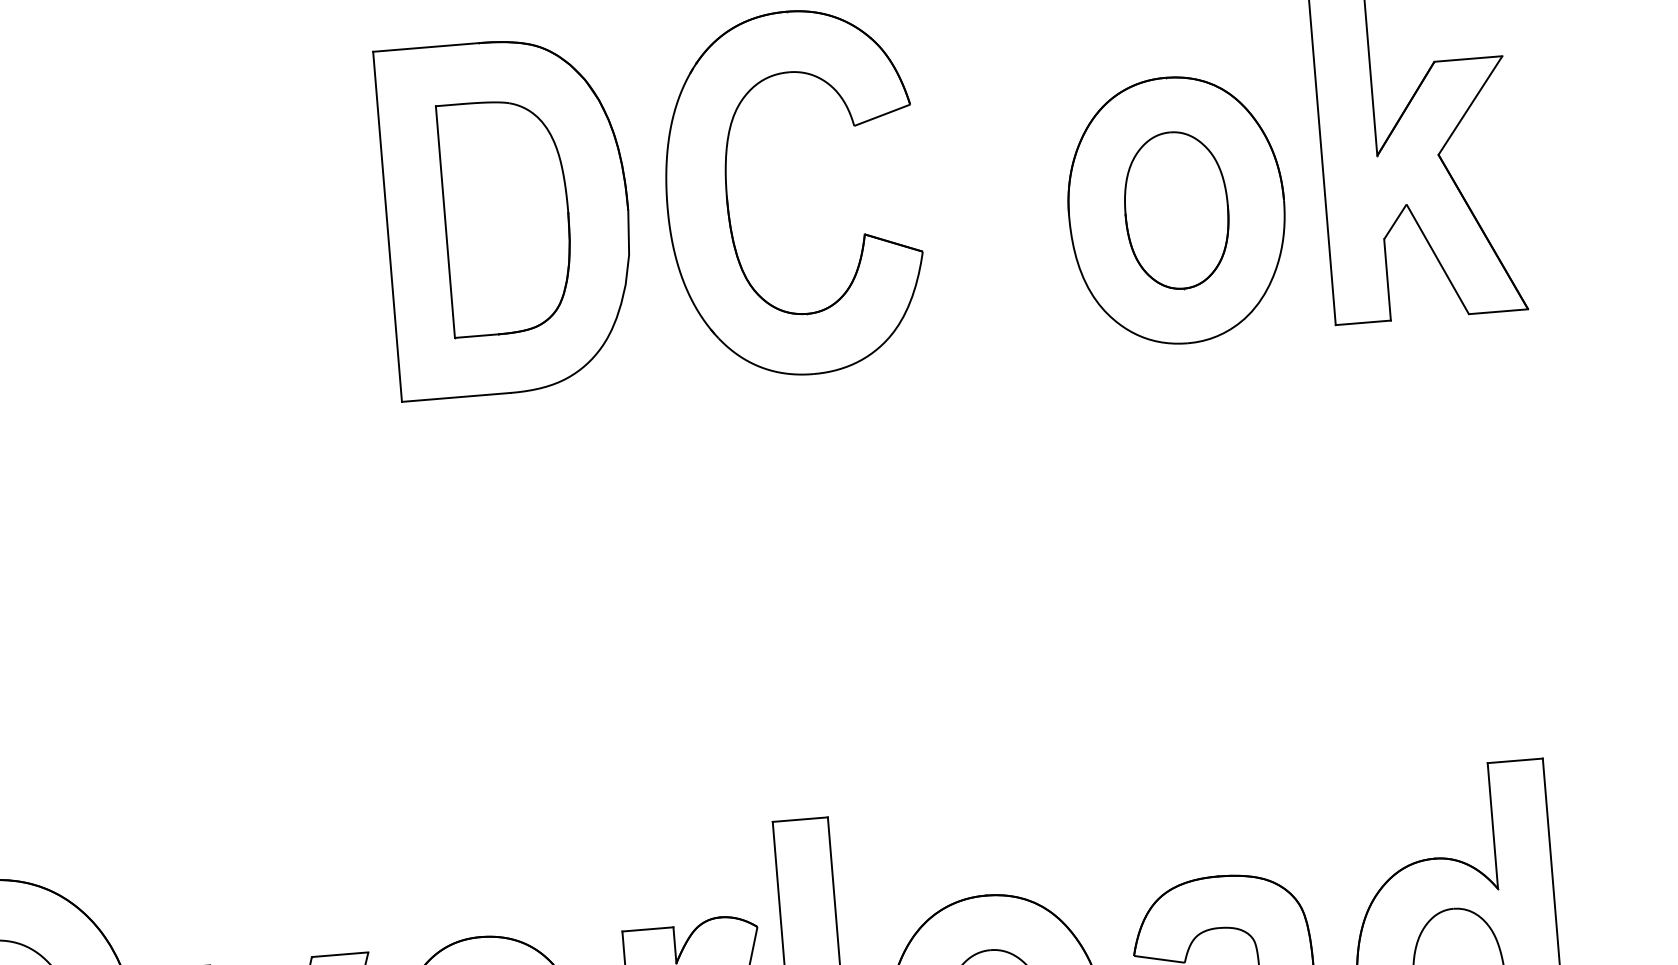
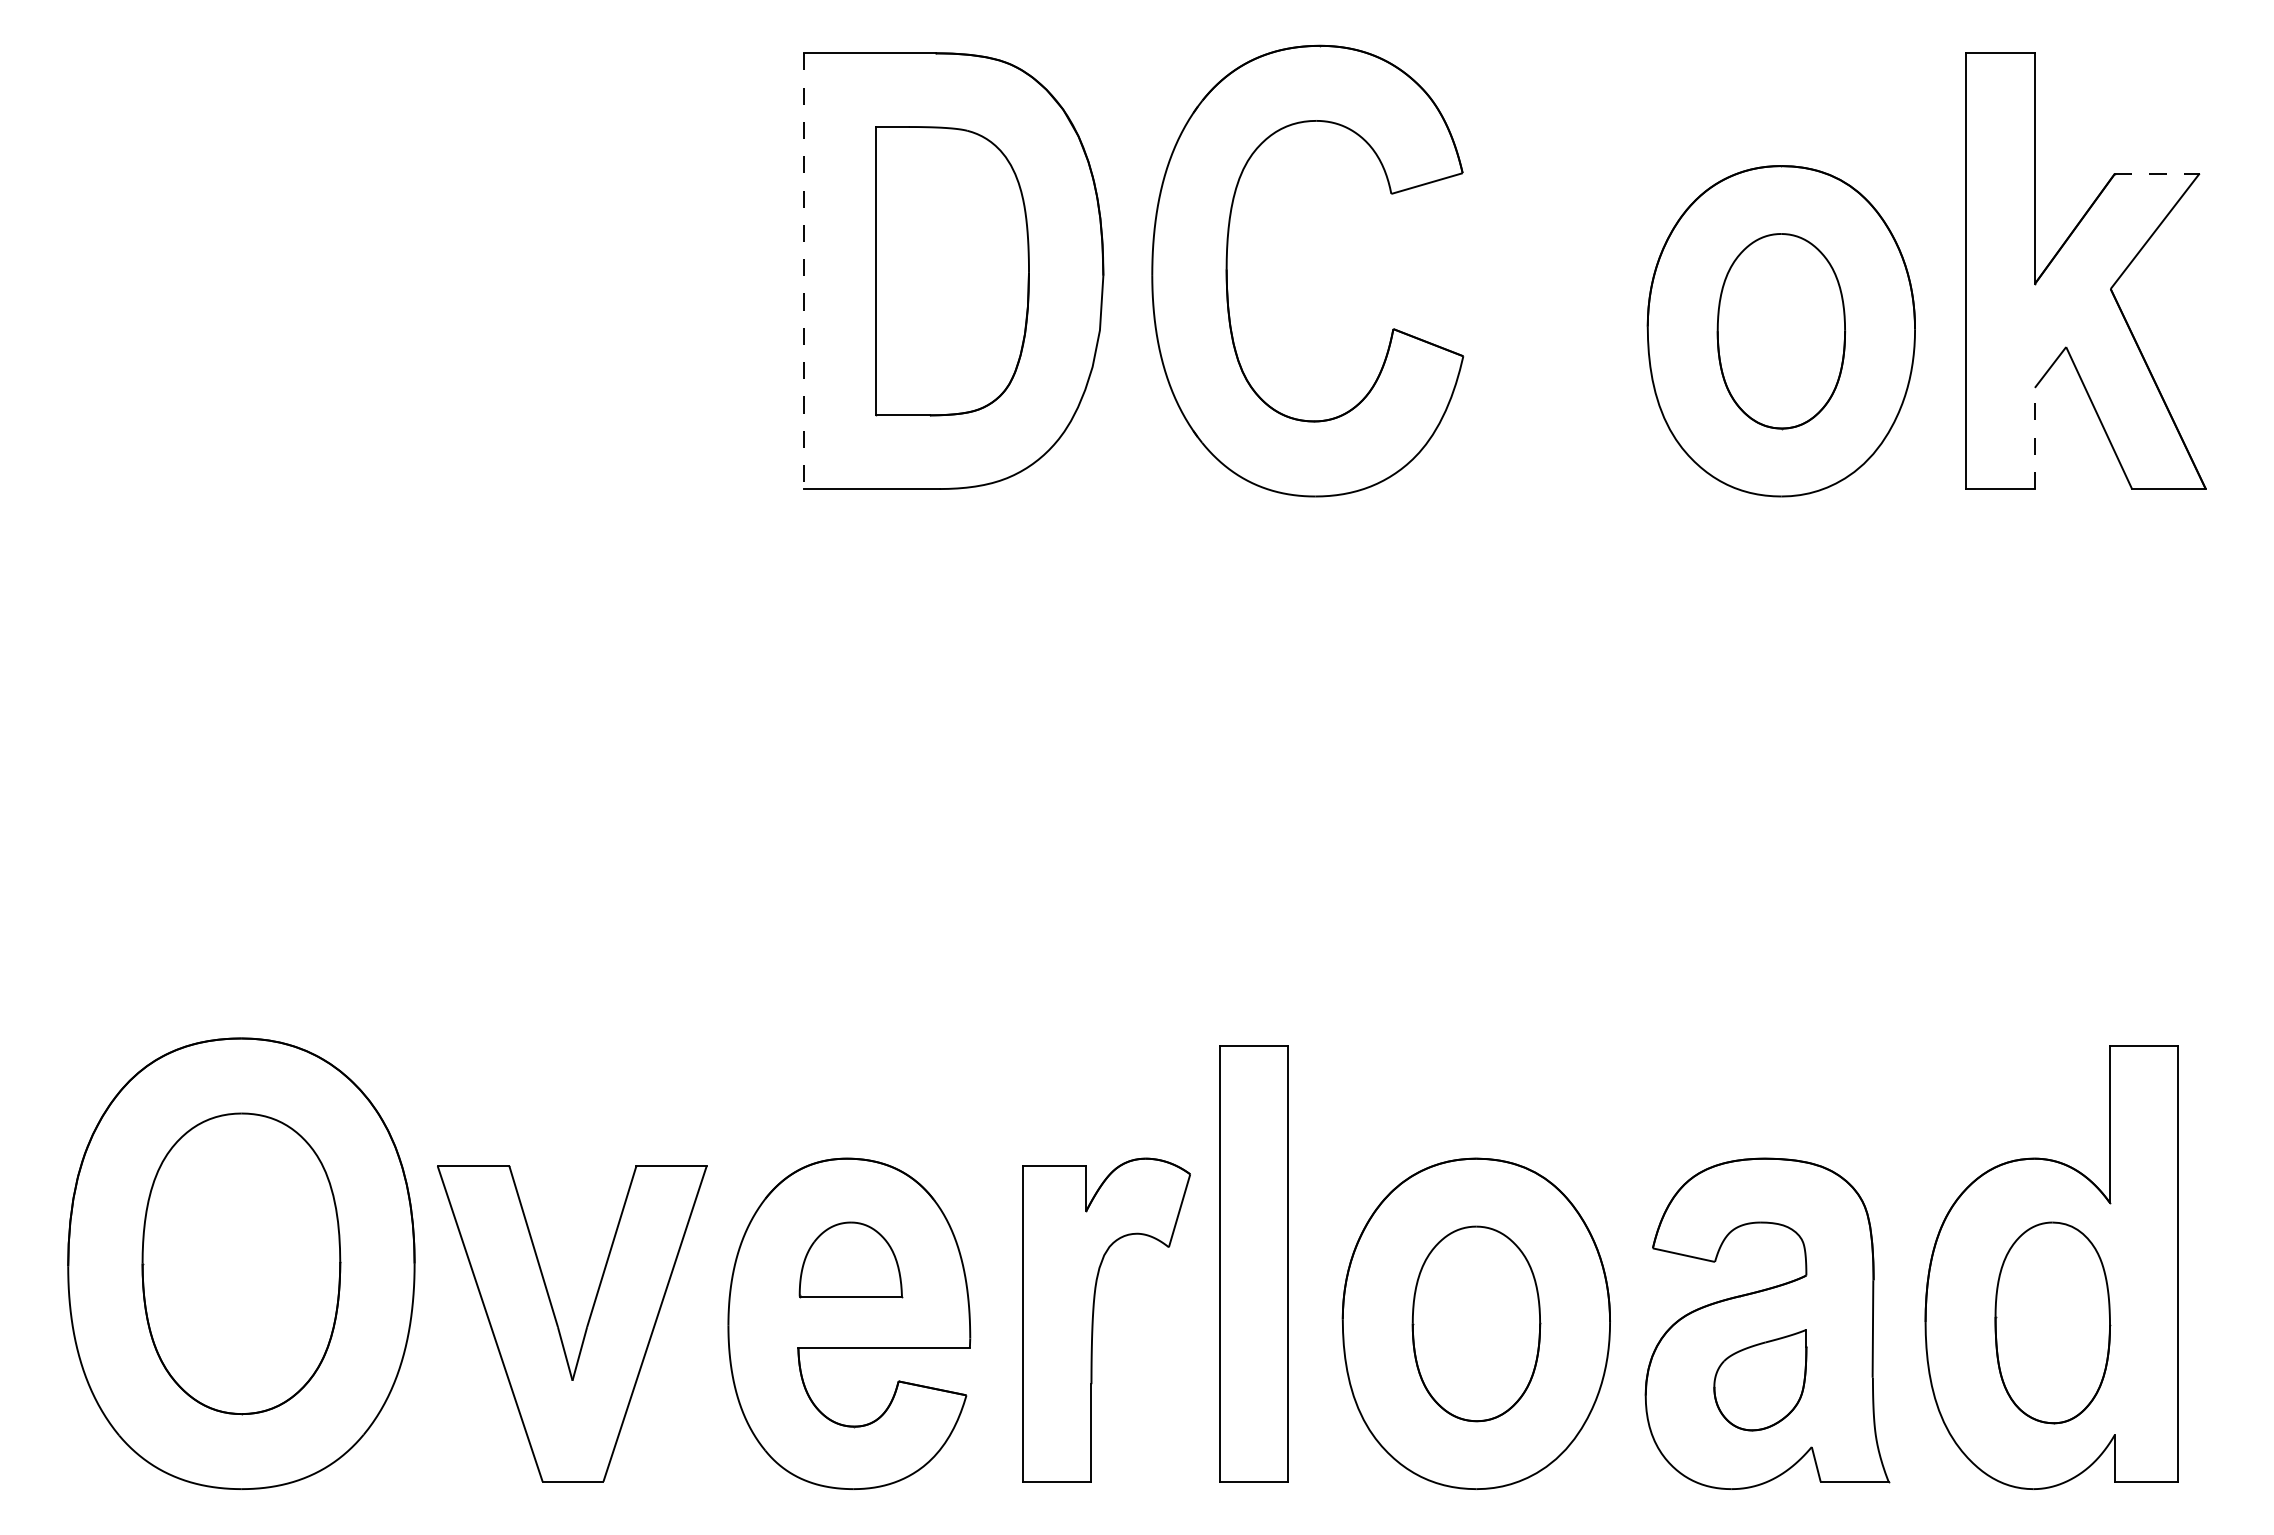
line: (1468, 58) -> (2157, 173), solid -> dashed
line: (387, 227) -> (804, 271), solid -> dashed
line: (1387, 280) -> (2034, 438), solid -> dashed

